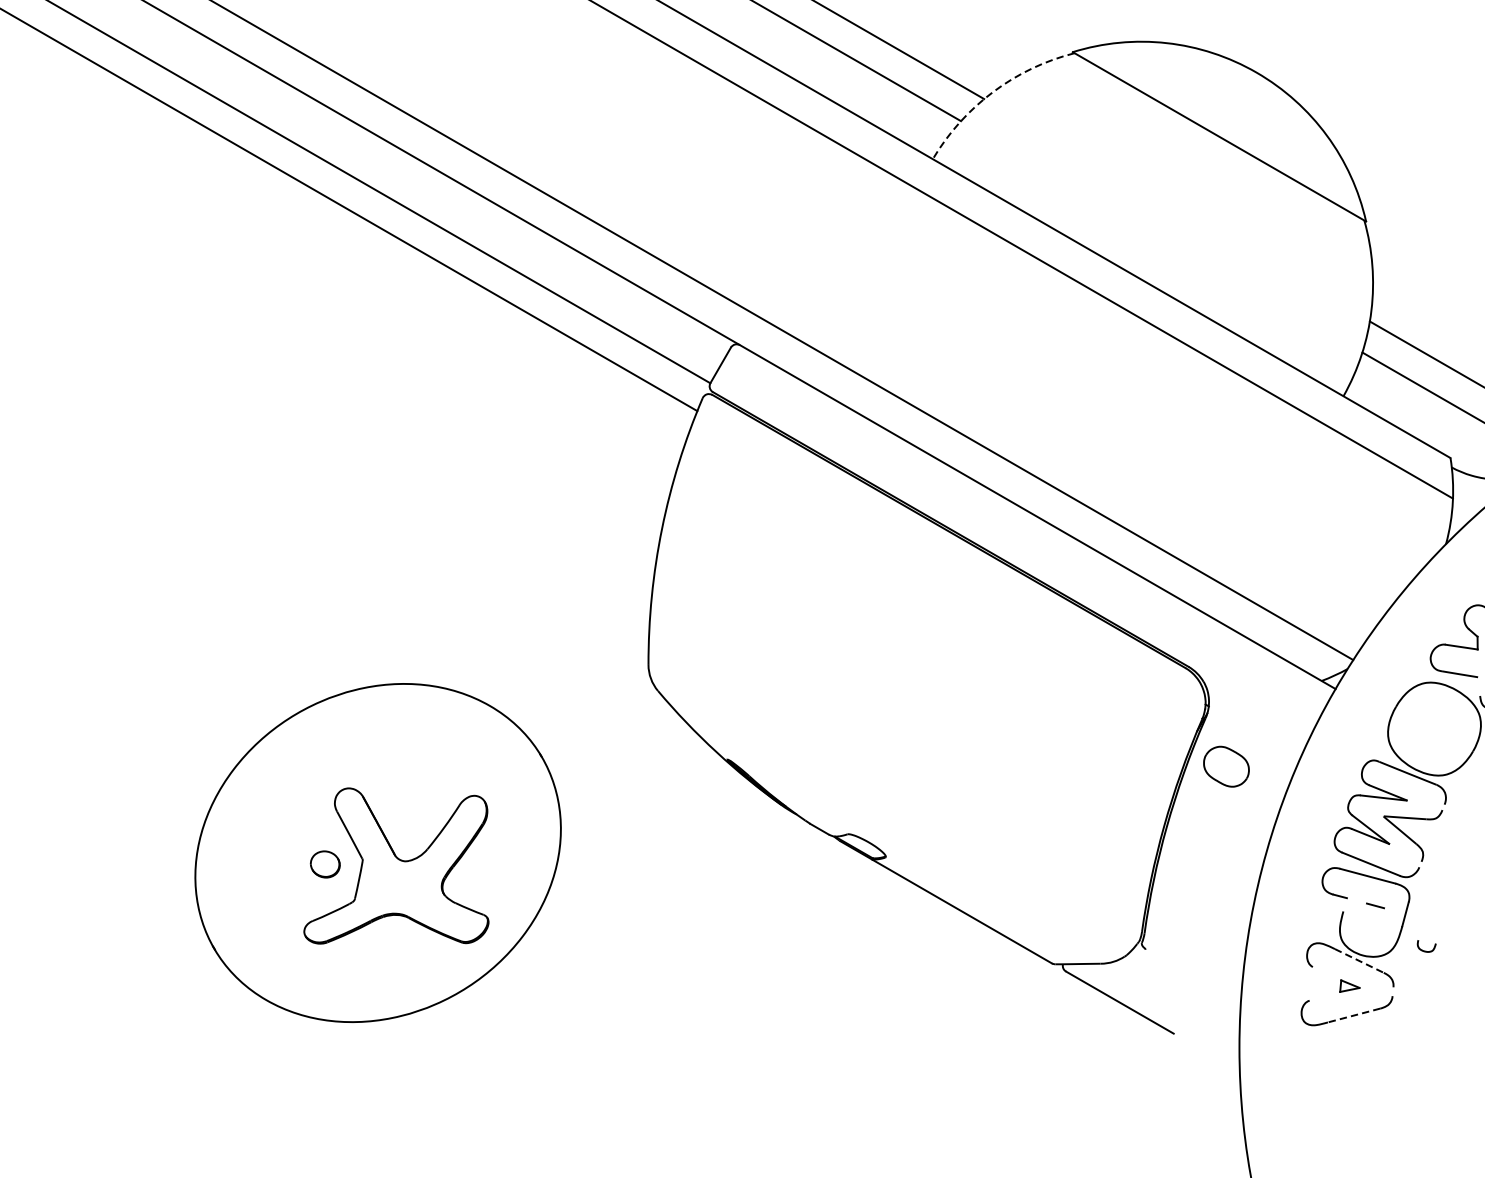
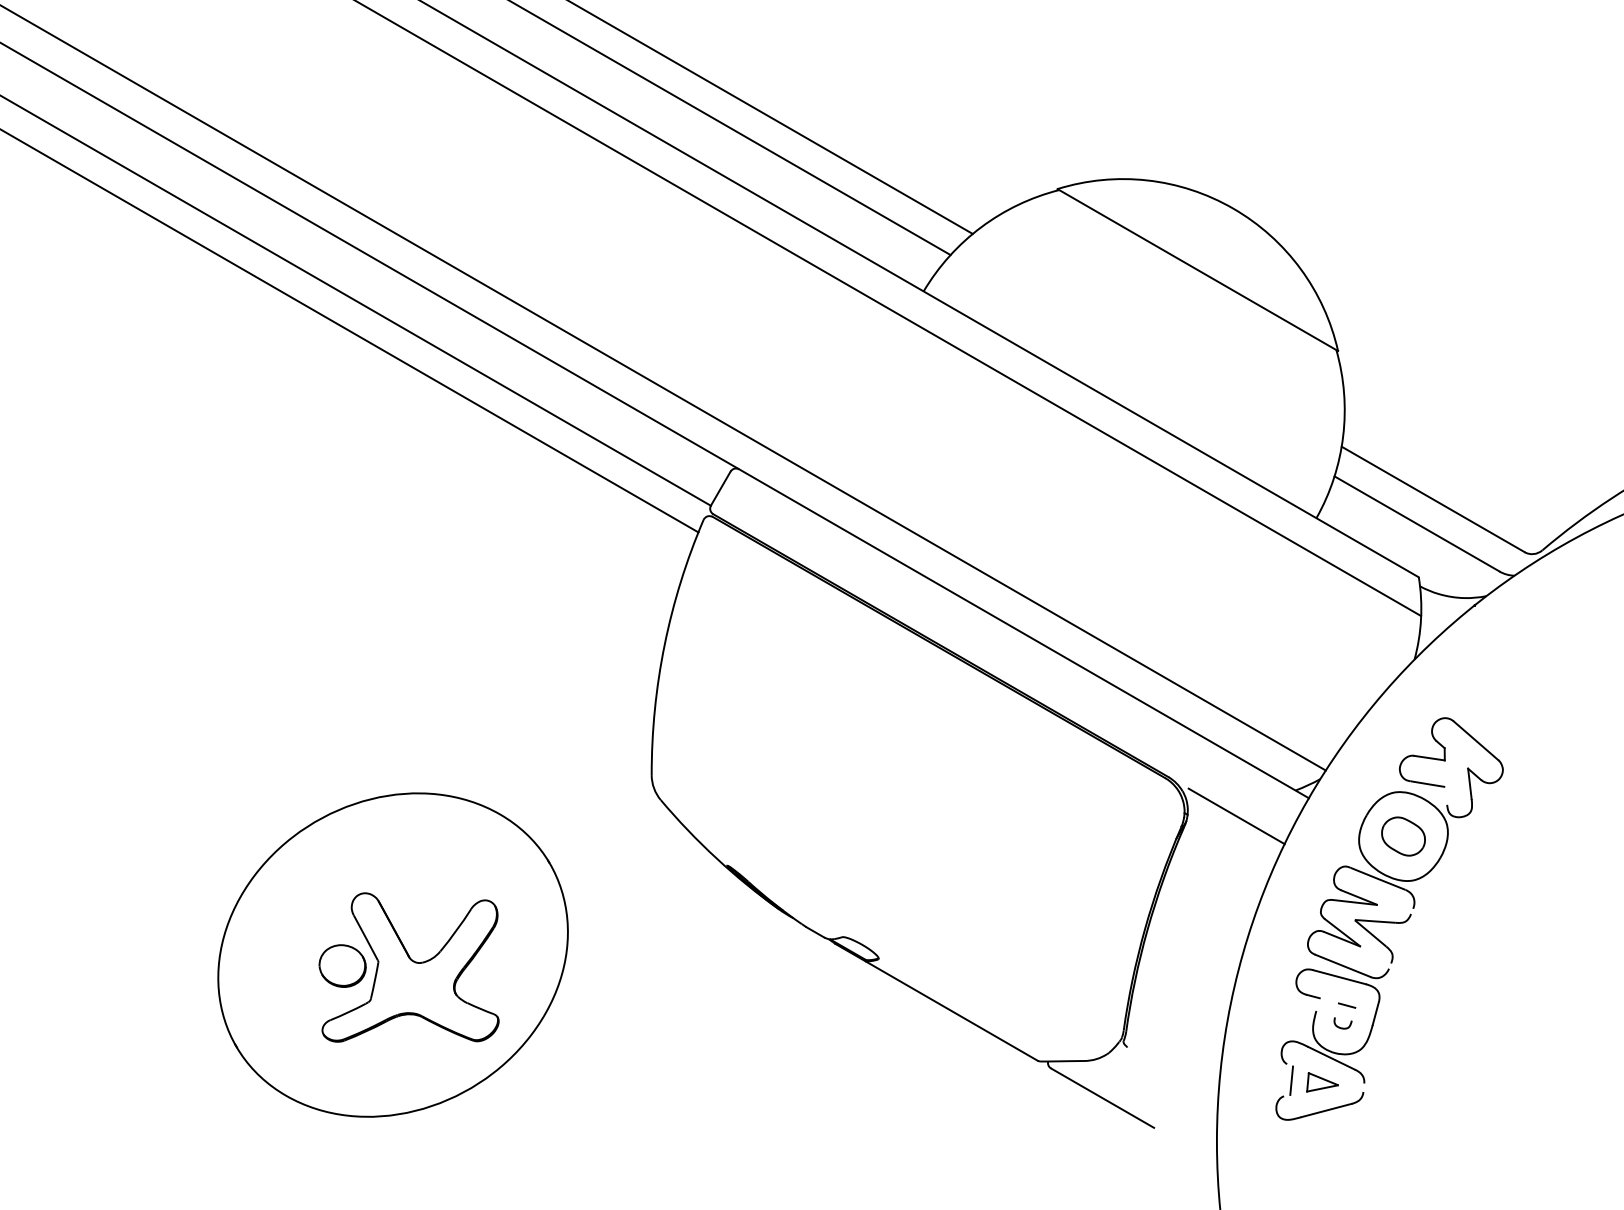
arc: (993, 92) -> (981, 227), dashed -> solid
line: (1259, 708) -> (1236, 816), added
part: (1226, 766) -> (1403, 836), moved
part: (325, 863) -> (342, 965), size x1.67
curve: (1426, 950) -> (1342, 1027), moved
line: (1359, 961) -> (1331, 1058), dashed -> solid
line: (1317, 984) -> (1291, 1080), added
part: (1349, 986) -> (1322, 1082), size x1.67
line: (1354, 1015) -> (1326, 1110), dashed -> solid

